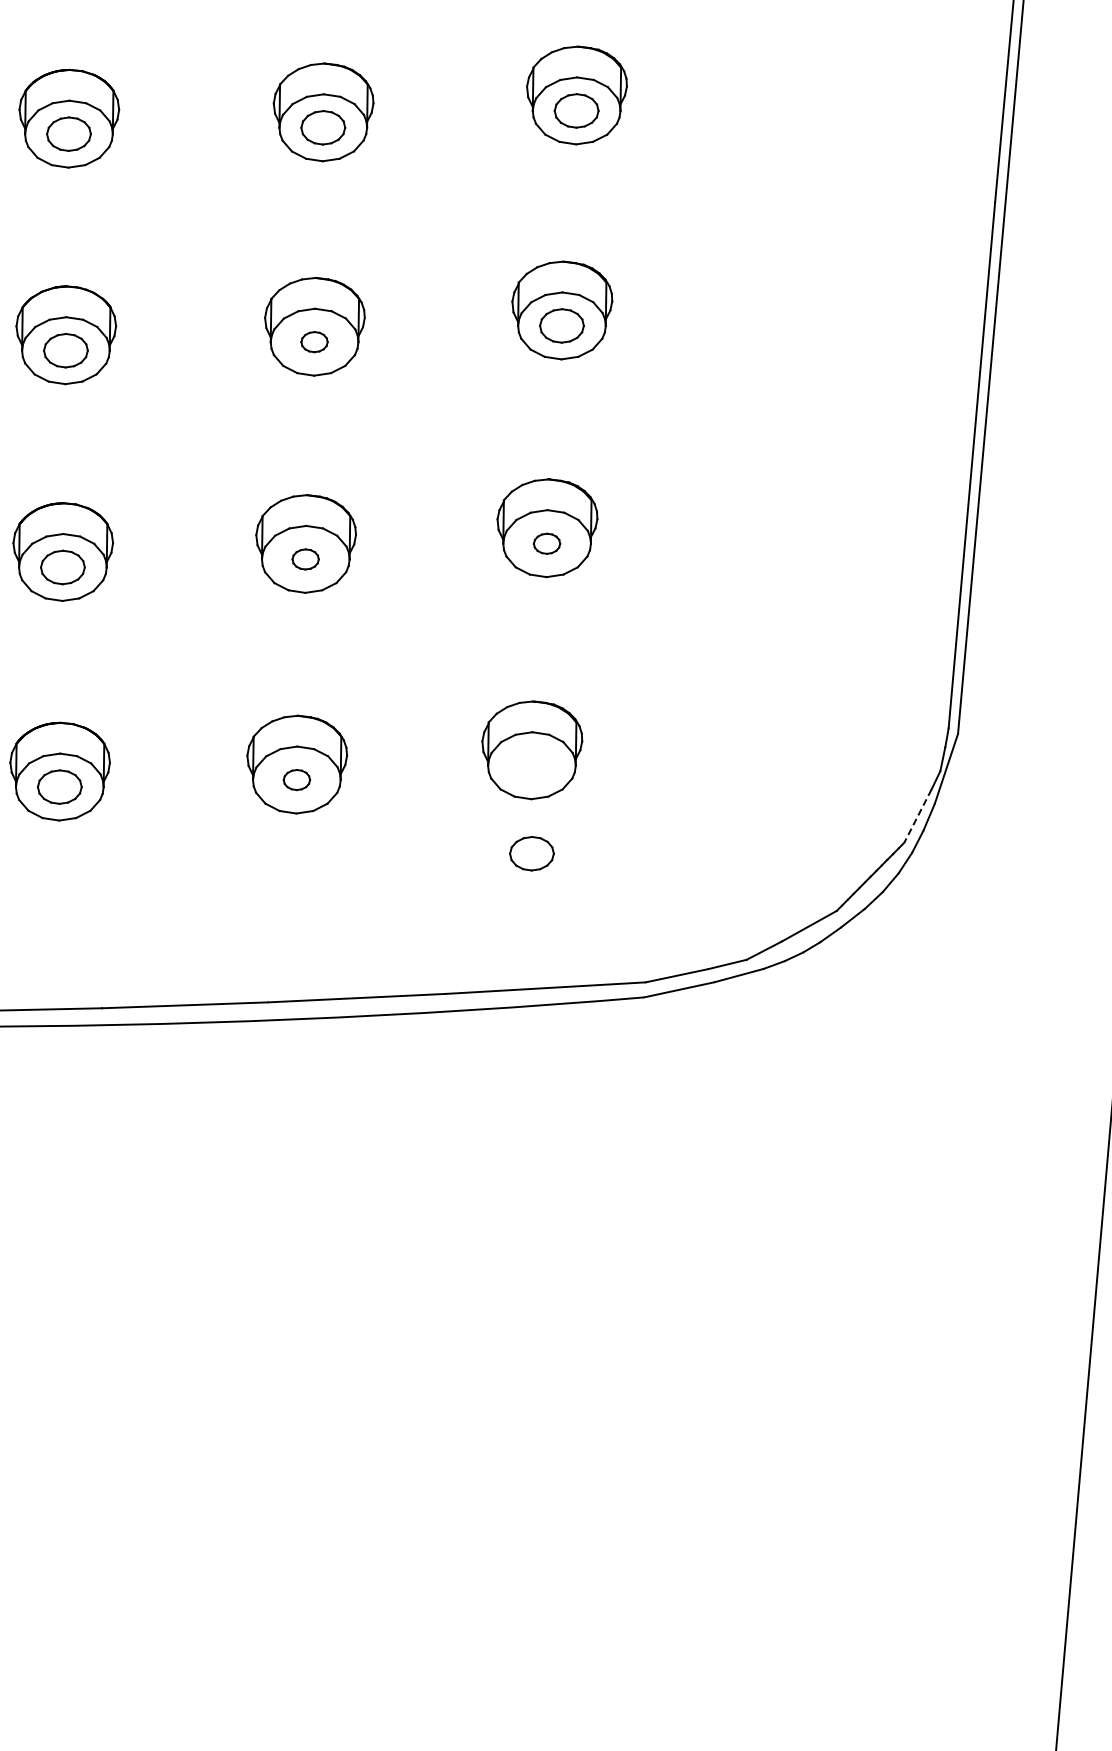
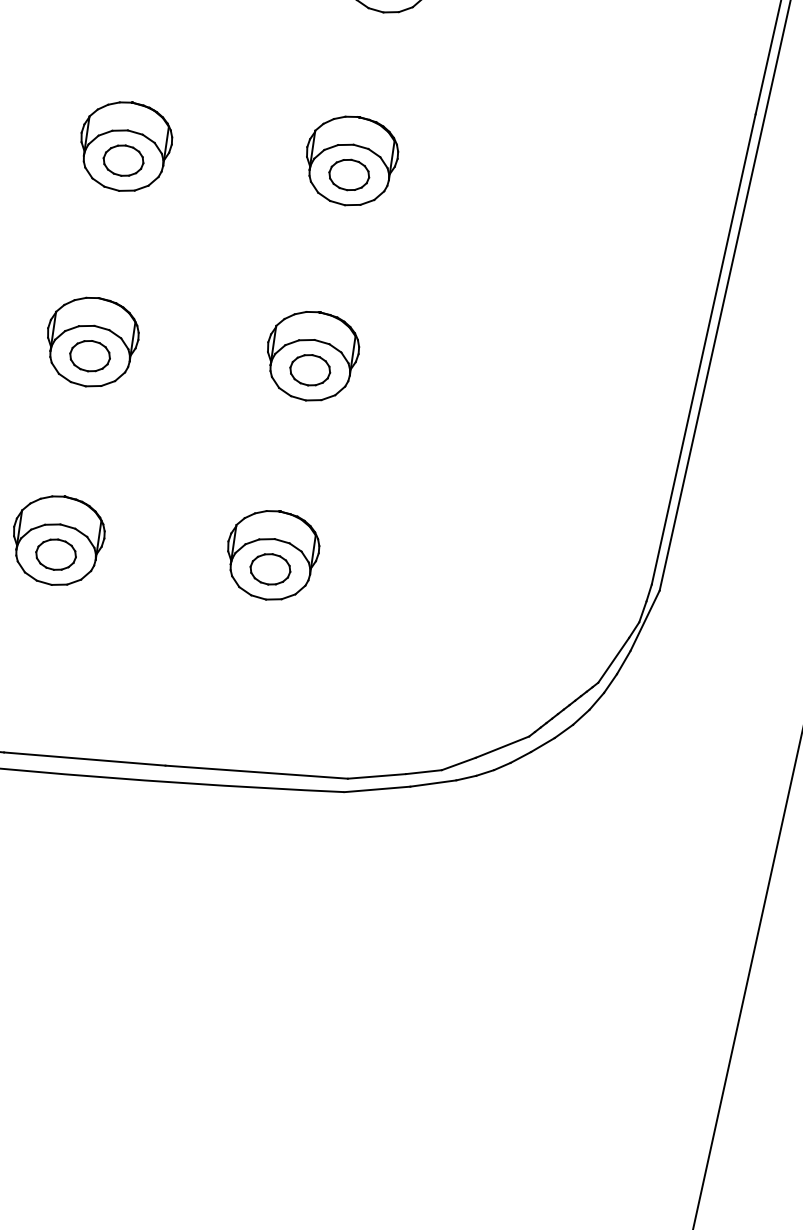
part: (314, 341) -> (123, 159), size x1.67
part: (546, 543) -> (309, 370), size x1.67
part: (305, 559) -> (89, 356), size x1.67
part: (296, 779) -> (55, 554), size x1.67
line: (917, 816) -> (613, 660), dashed -> solid
part: (531, 853) -> (270, 569), moved

